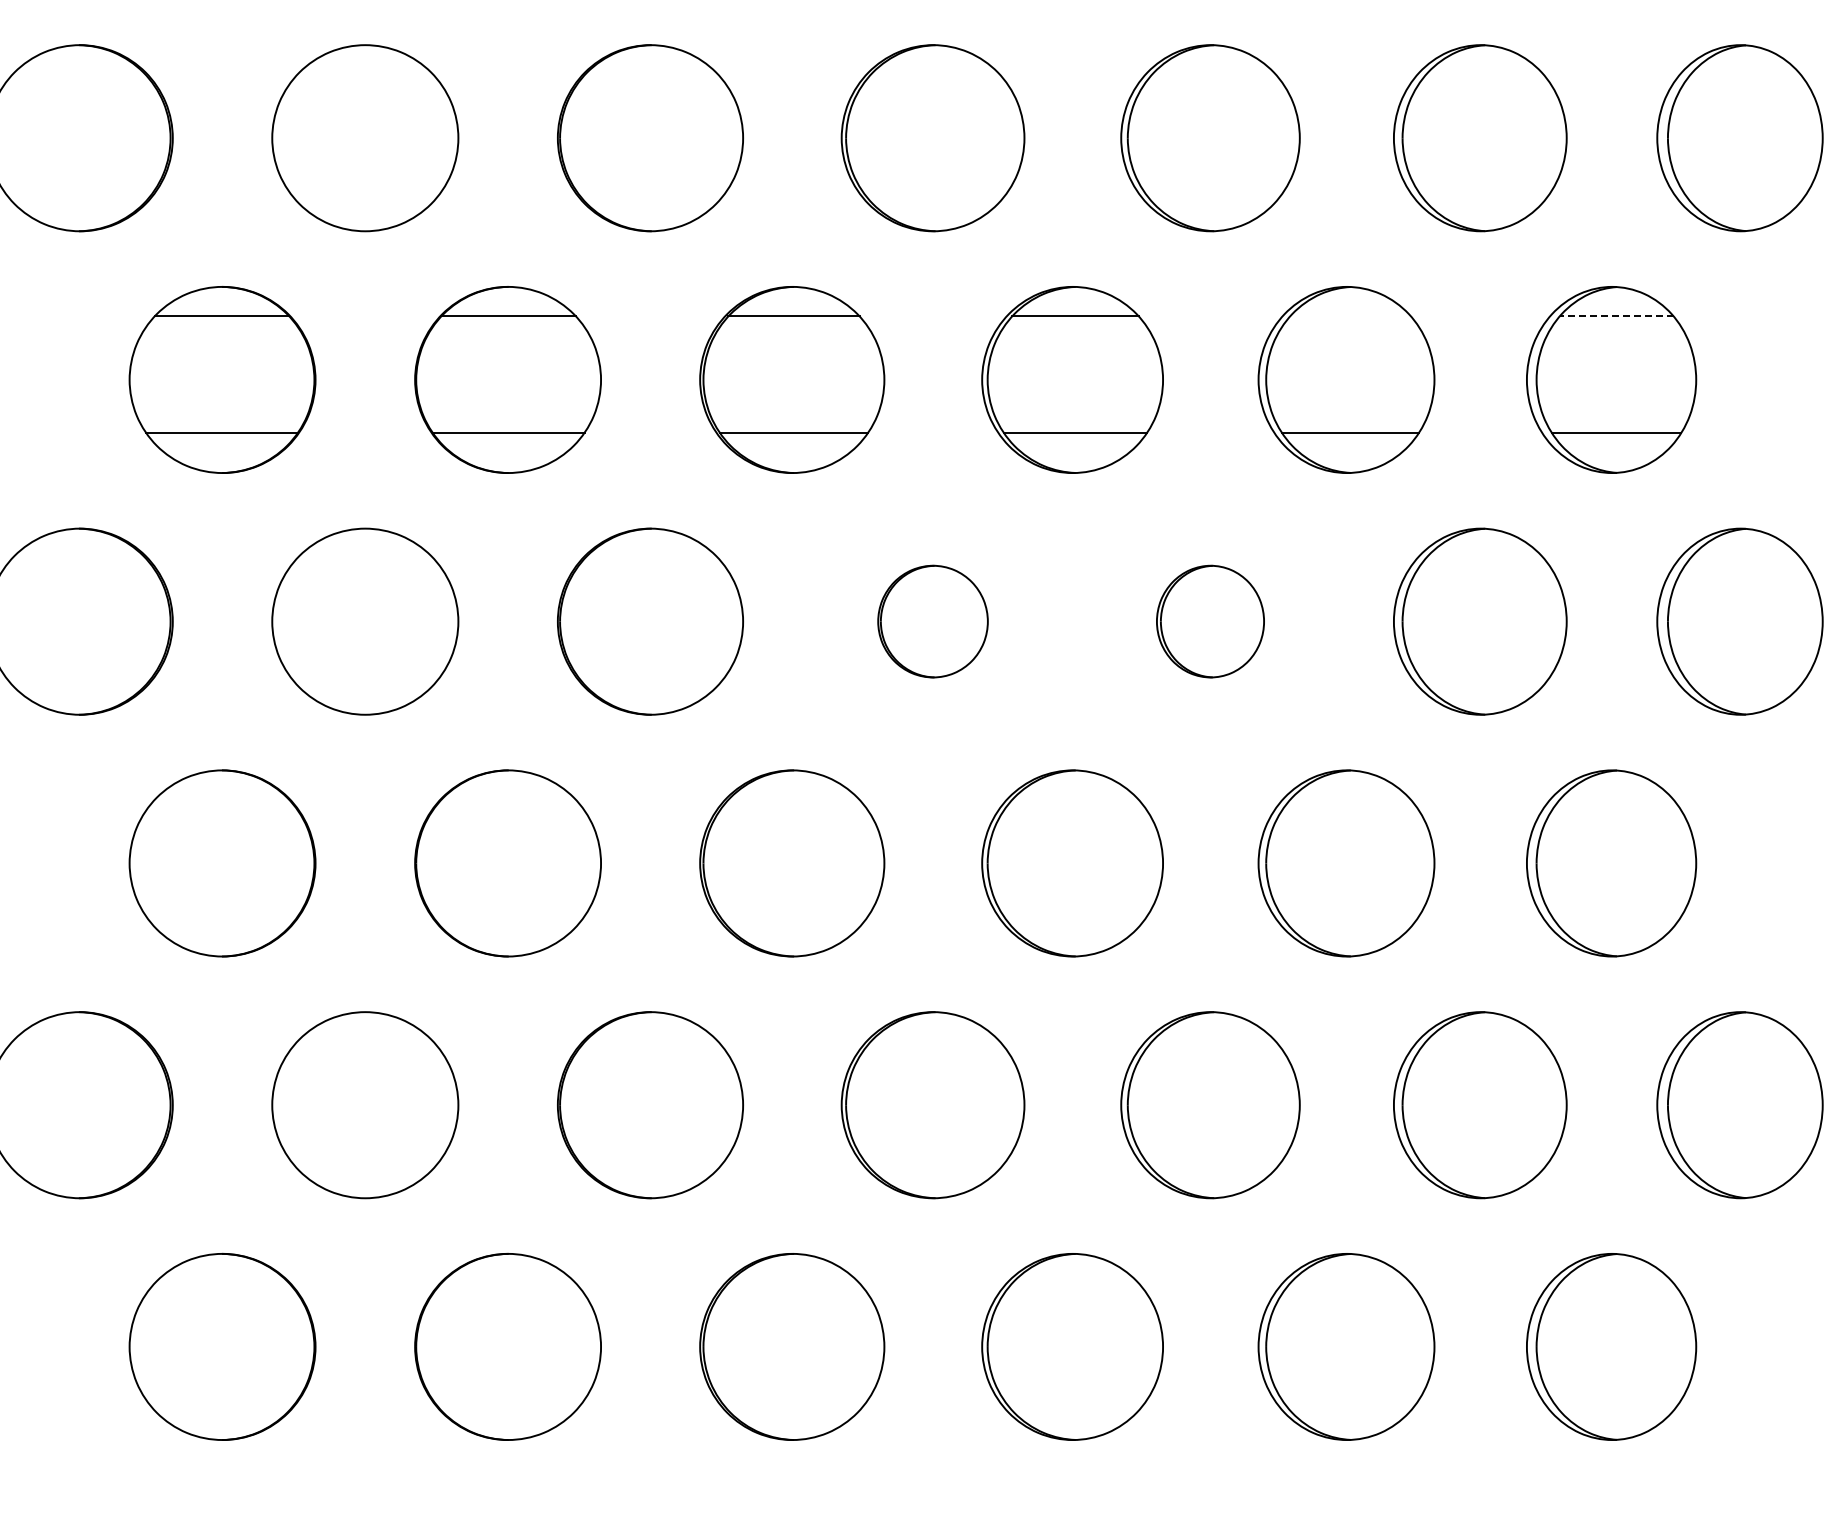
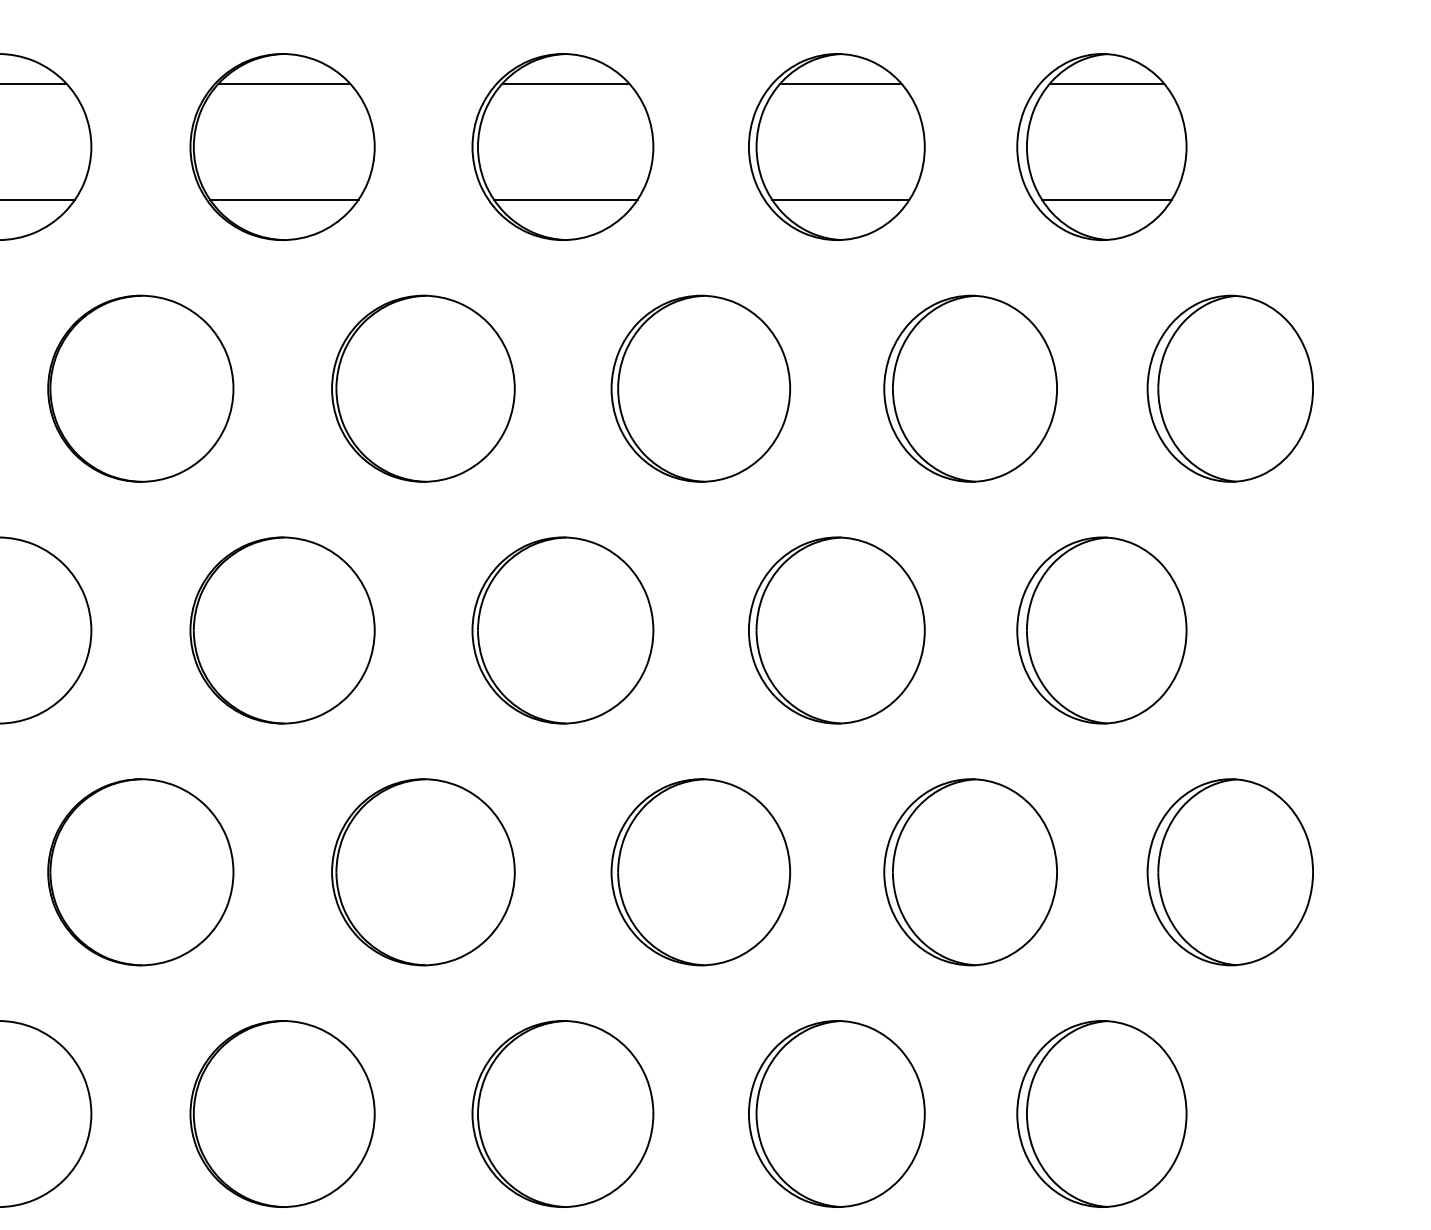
line: (1350, 316) -> (840, 83), added
line: (1616, 316) -> (1106, 83), dashed -> solid
part: (932, 621) -> (422, 388), size x1.67
part: (1210, 621) -> (700, 388), size x1.67

